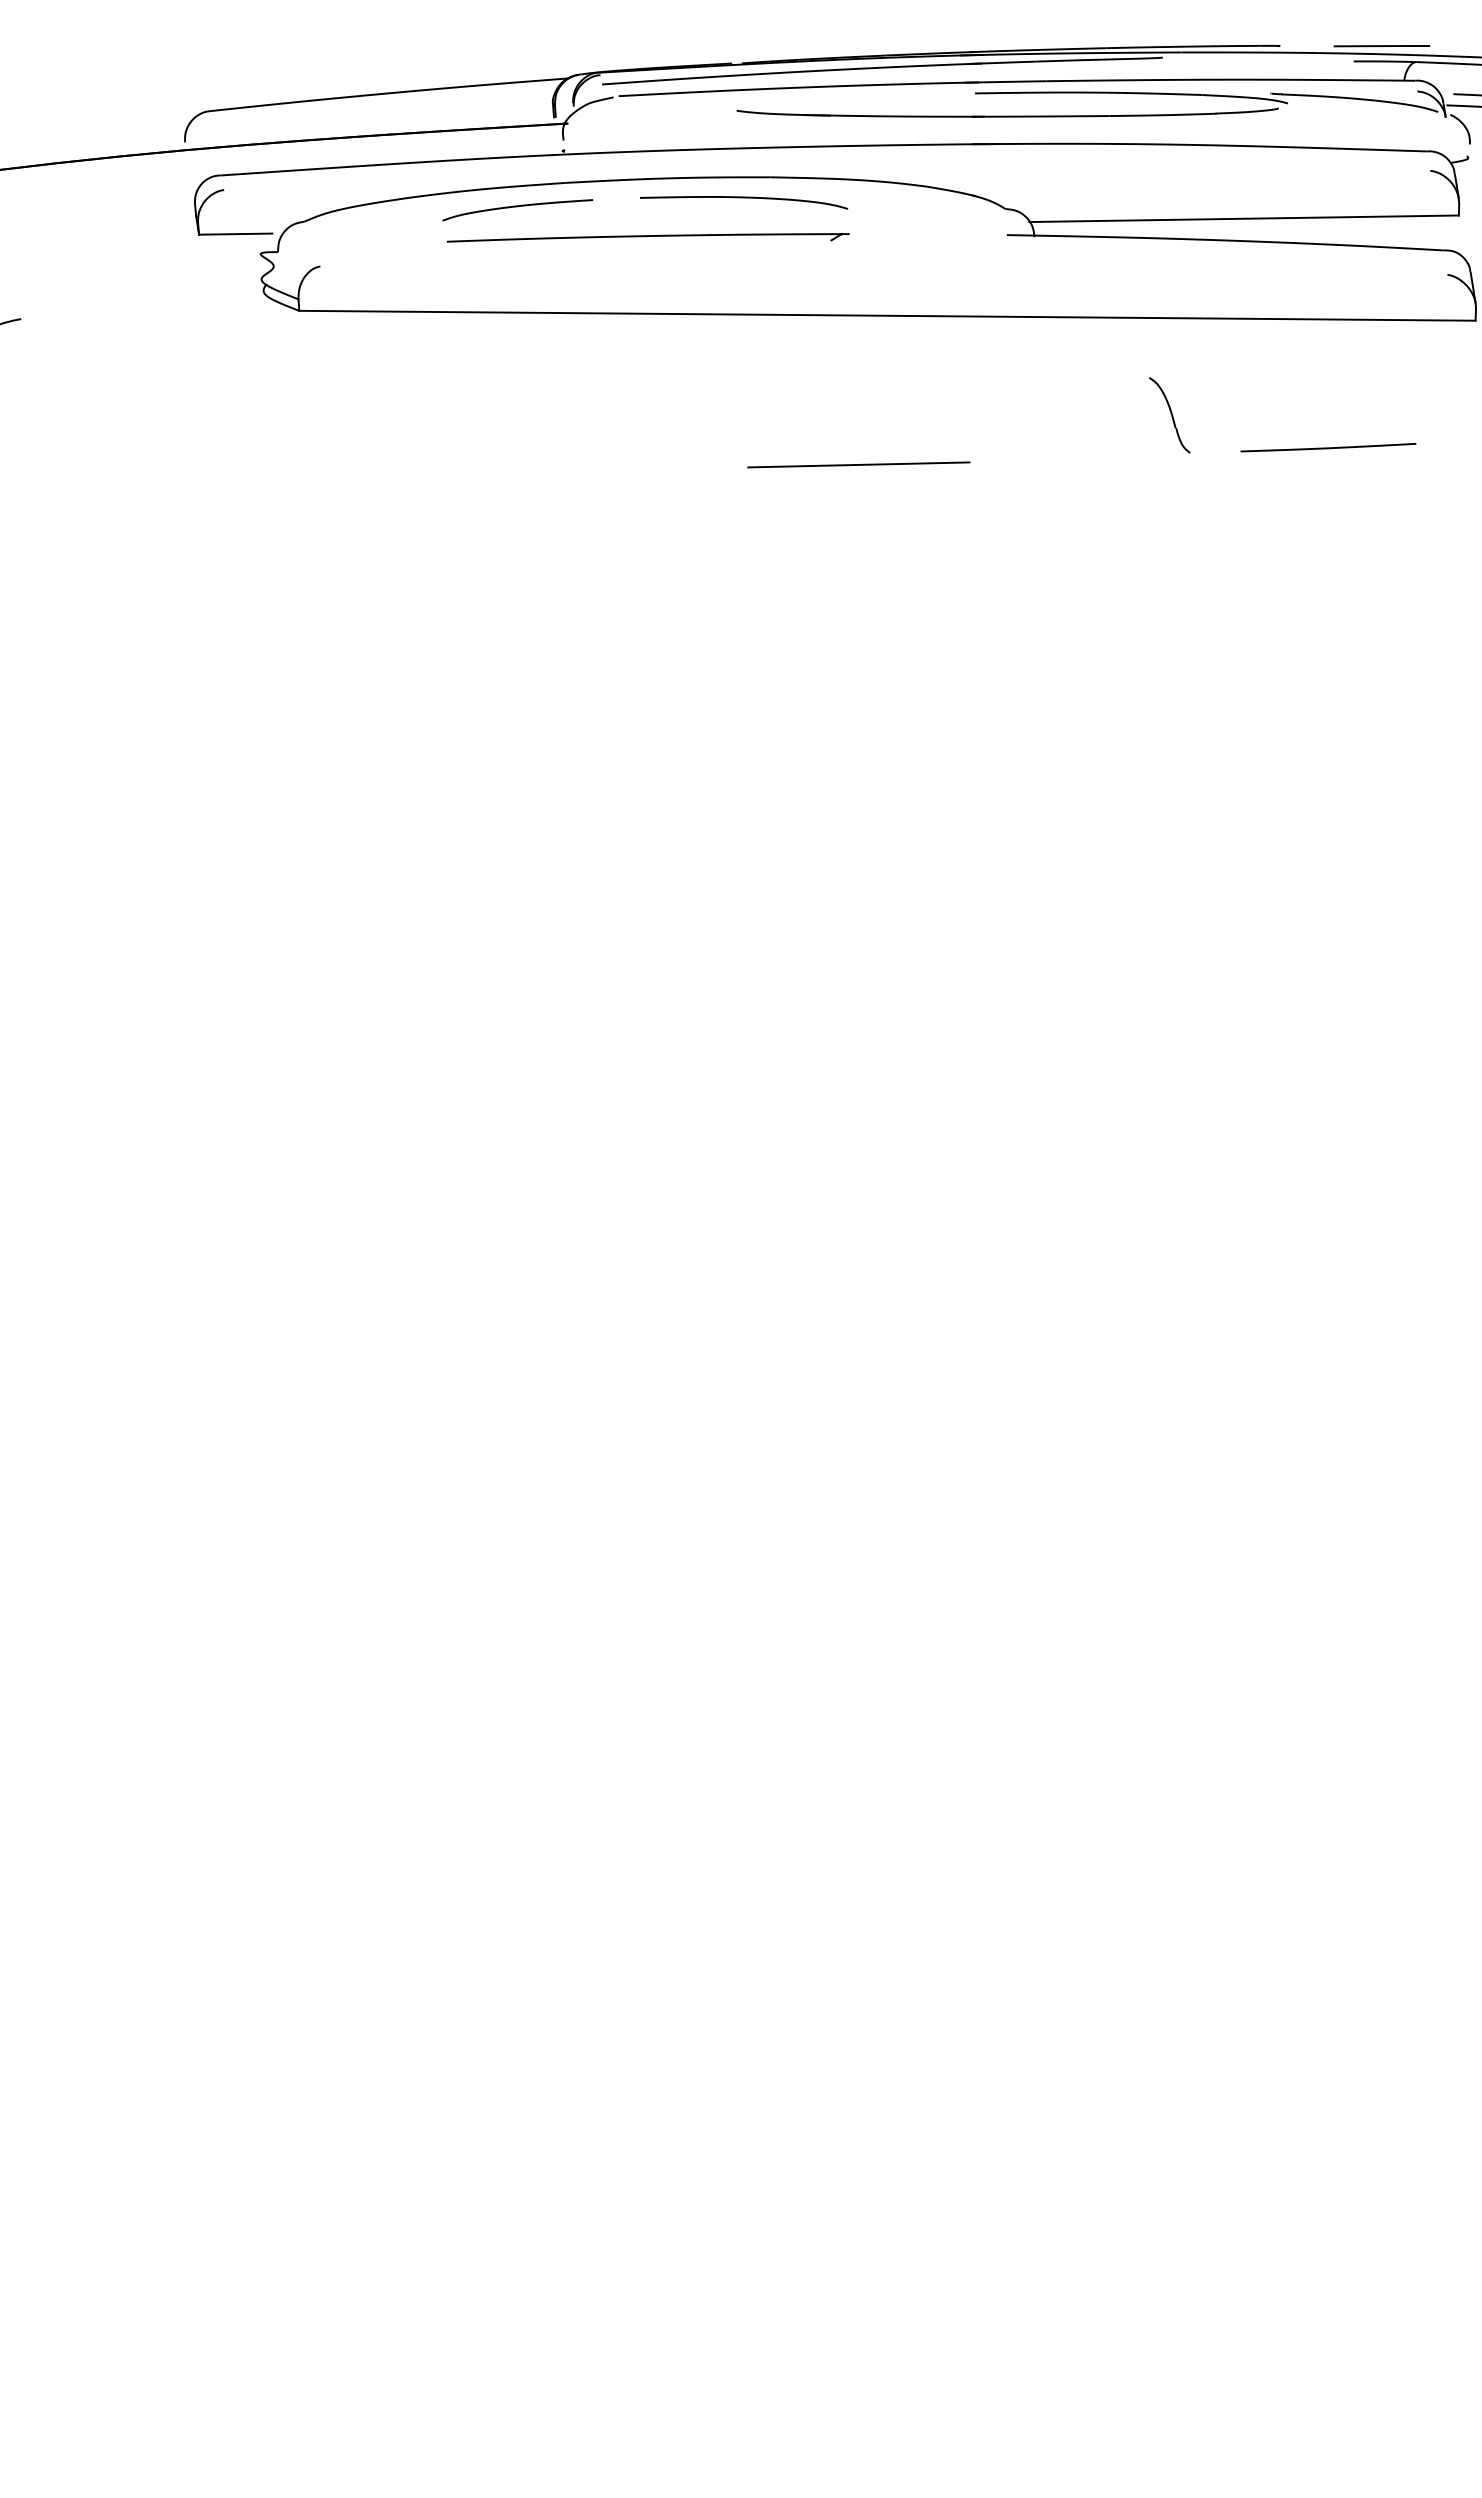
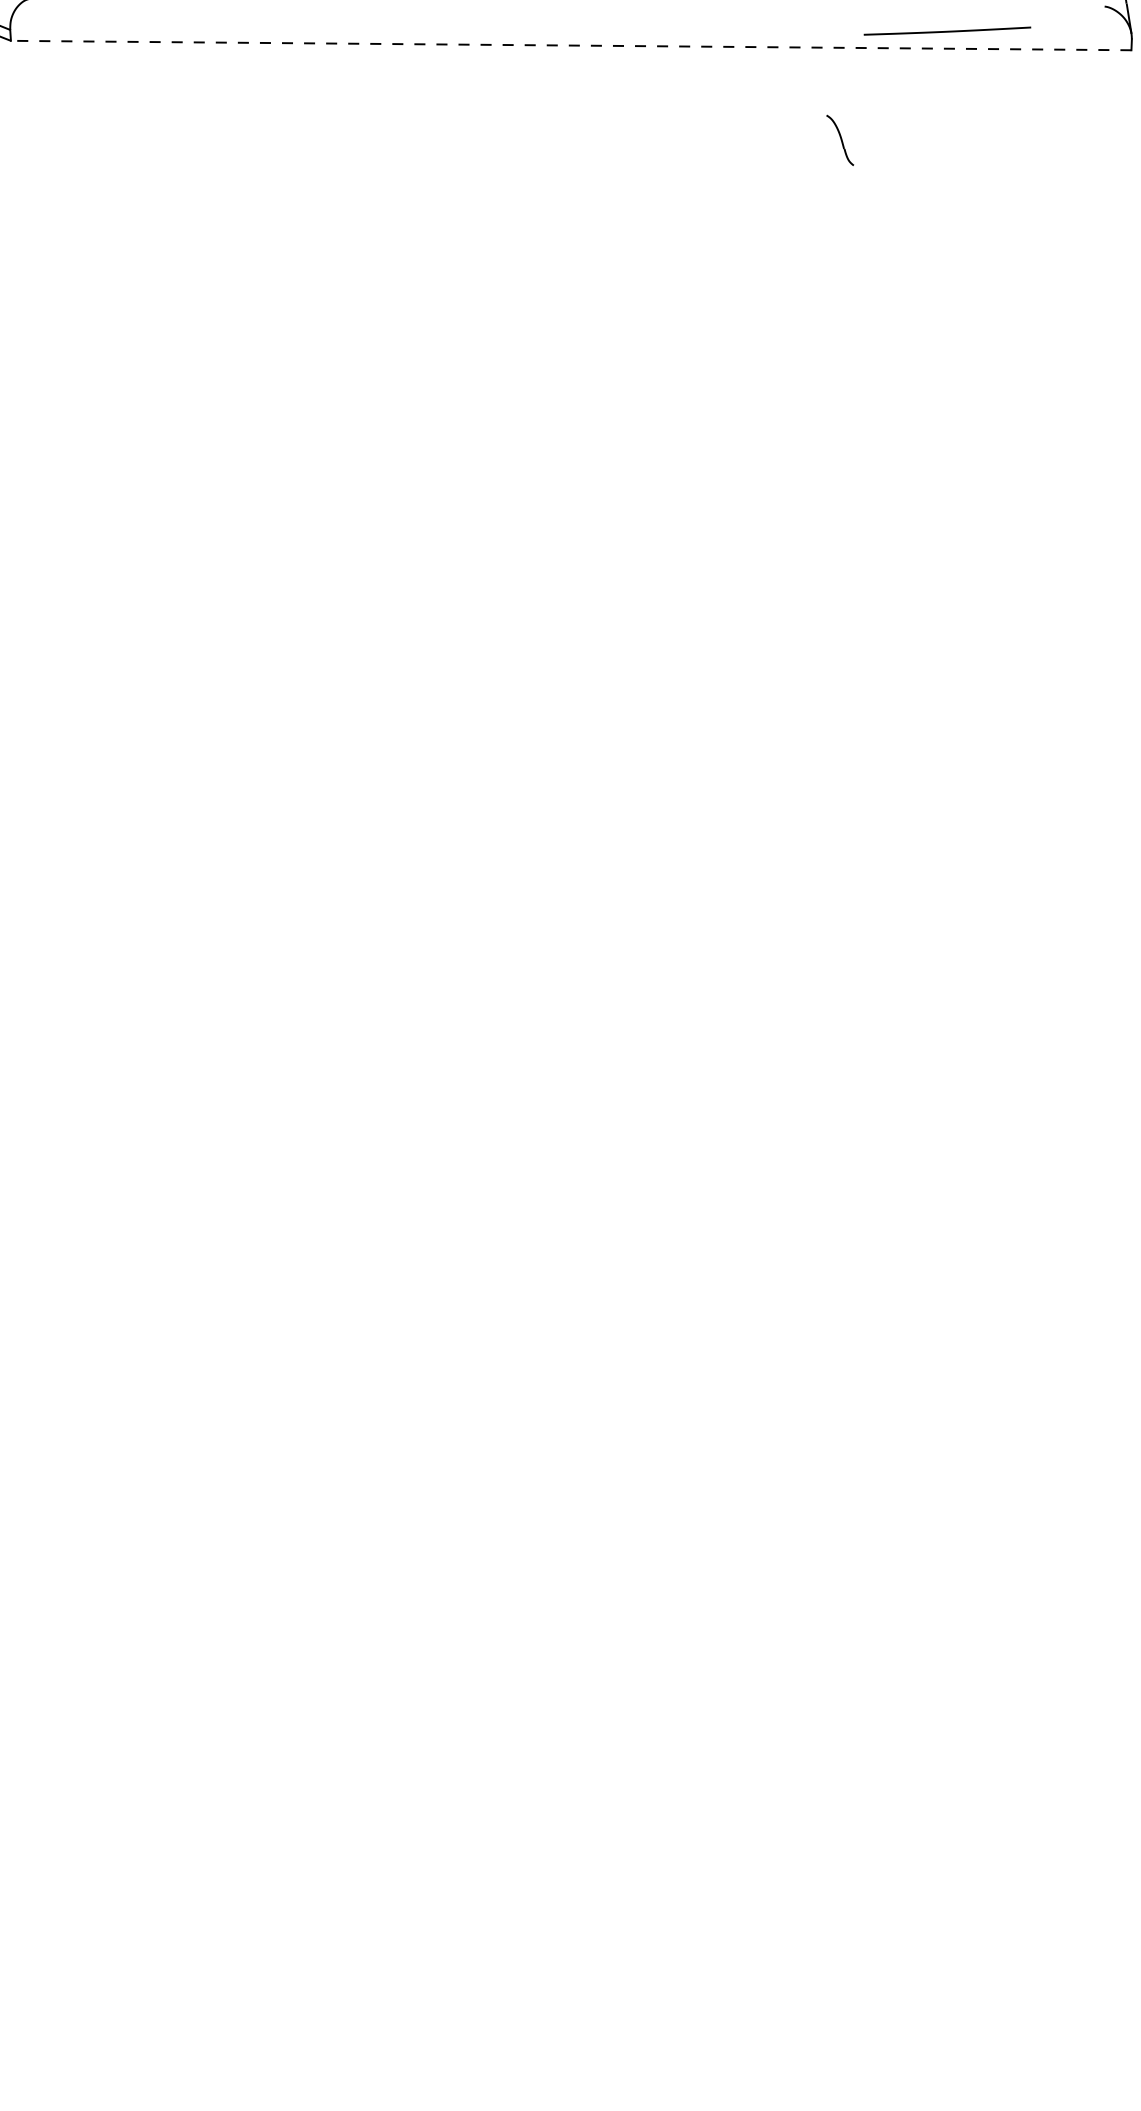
line: (886, 315) -> (570, 45), solid -> dashed
part: (1169, 415) -> (839, 140), size x0.7
line: (1328, 447) -> (947, 30), moved
line: (858, 464) -> (543, 187), removed

